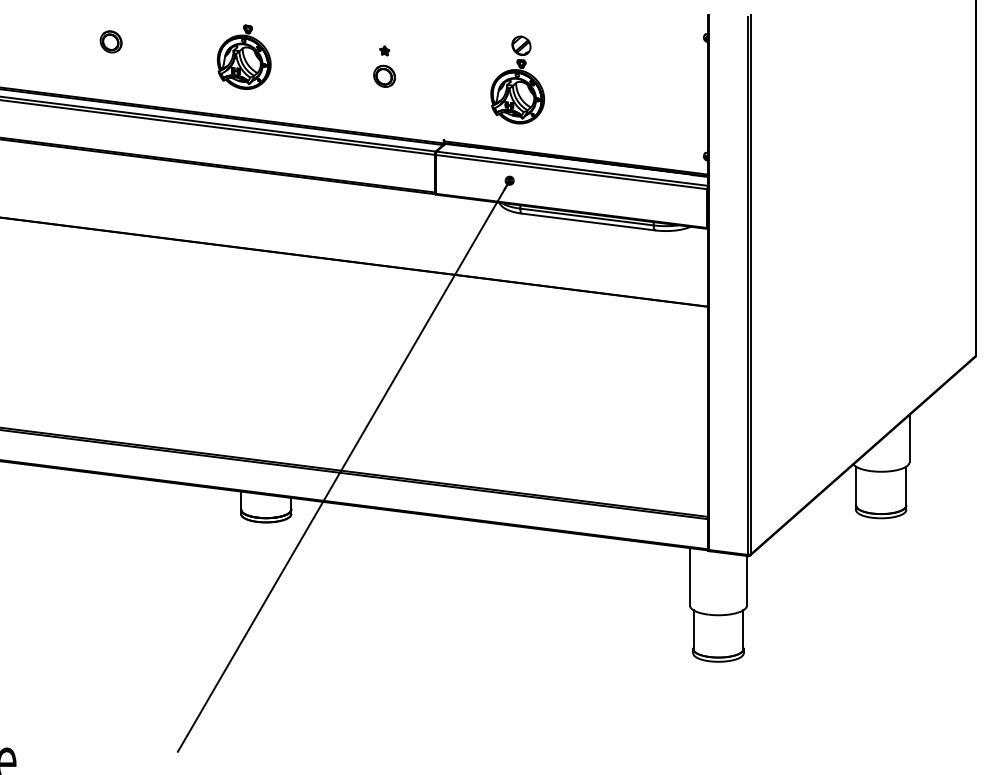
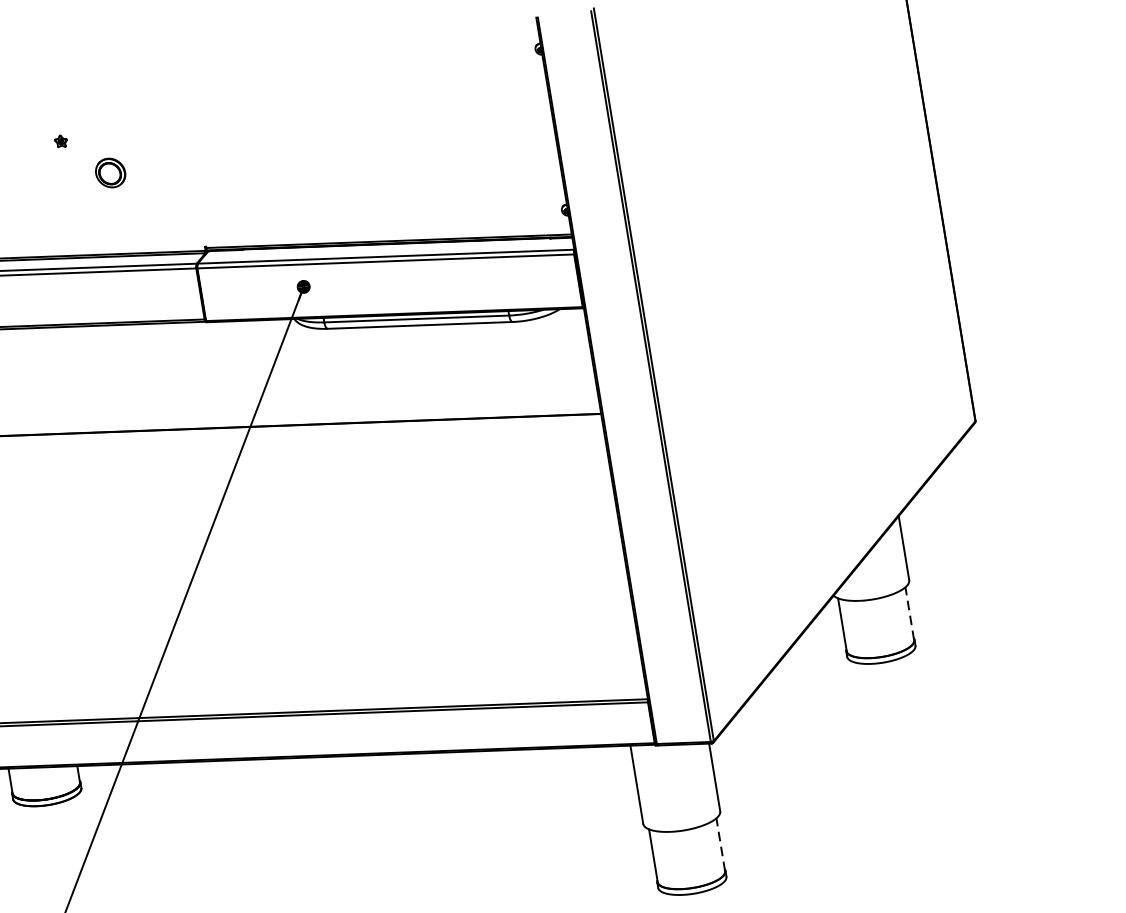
part: (384, 50) -> (60, 140), moved
part: (517, 79) -> (291, 147), removed
line: (905, 485) -> (908, 612), solid -> dashed
line: (743, 629) -> (720, 844), solid -> dashed

